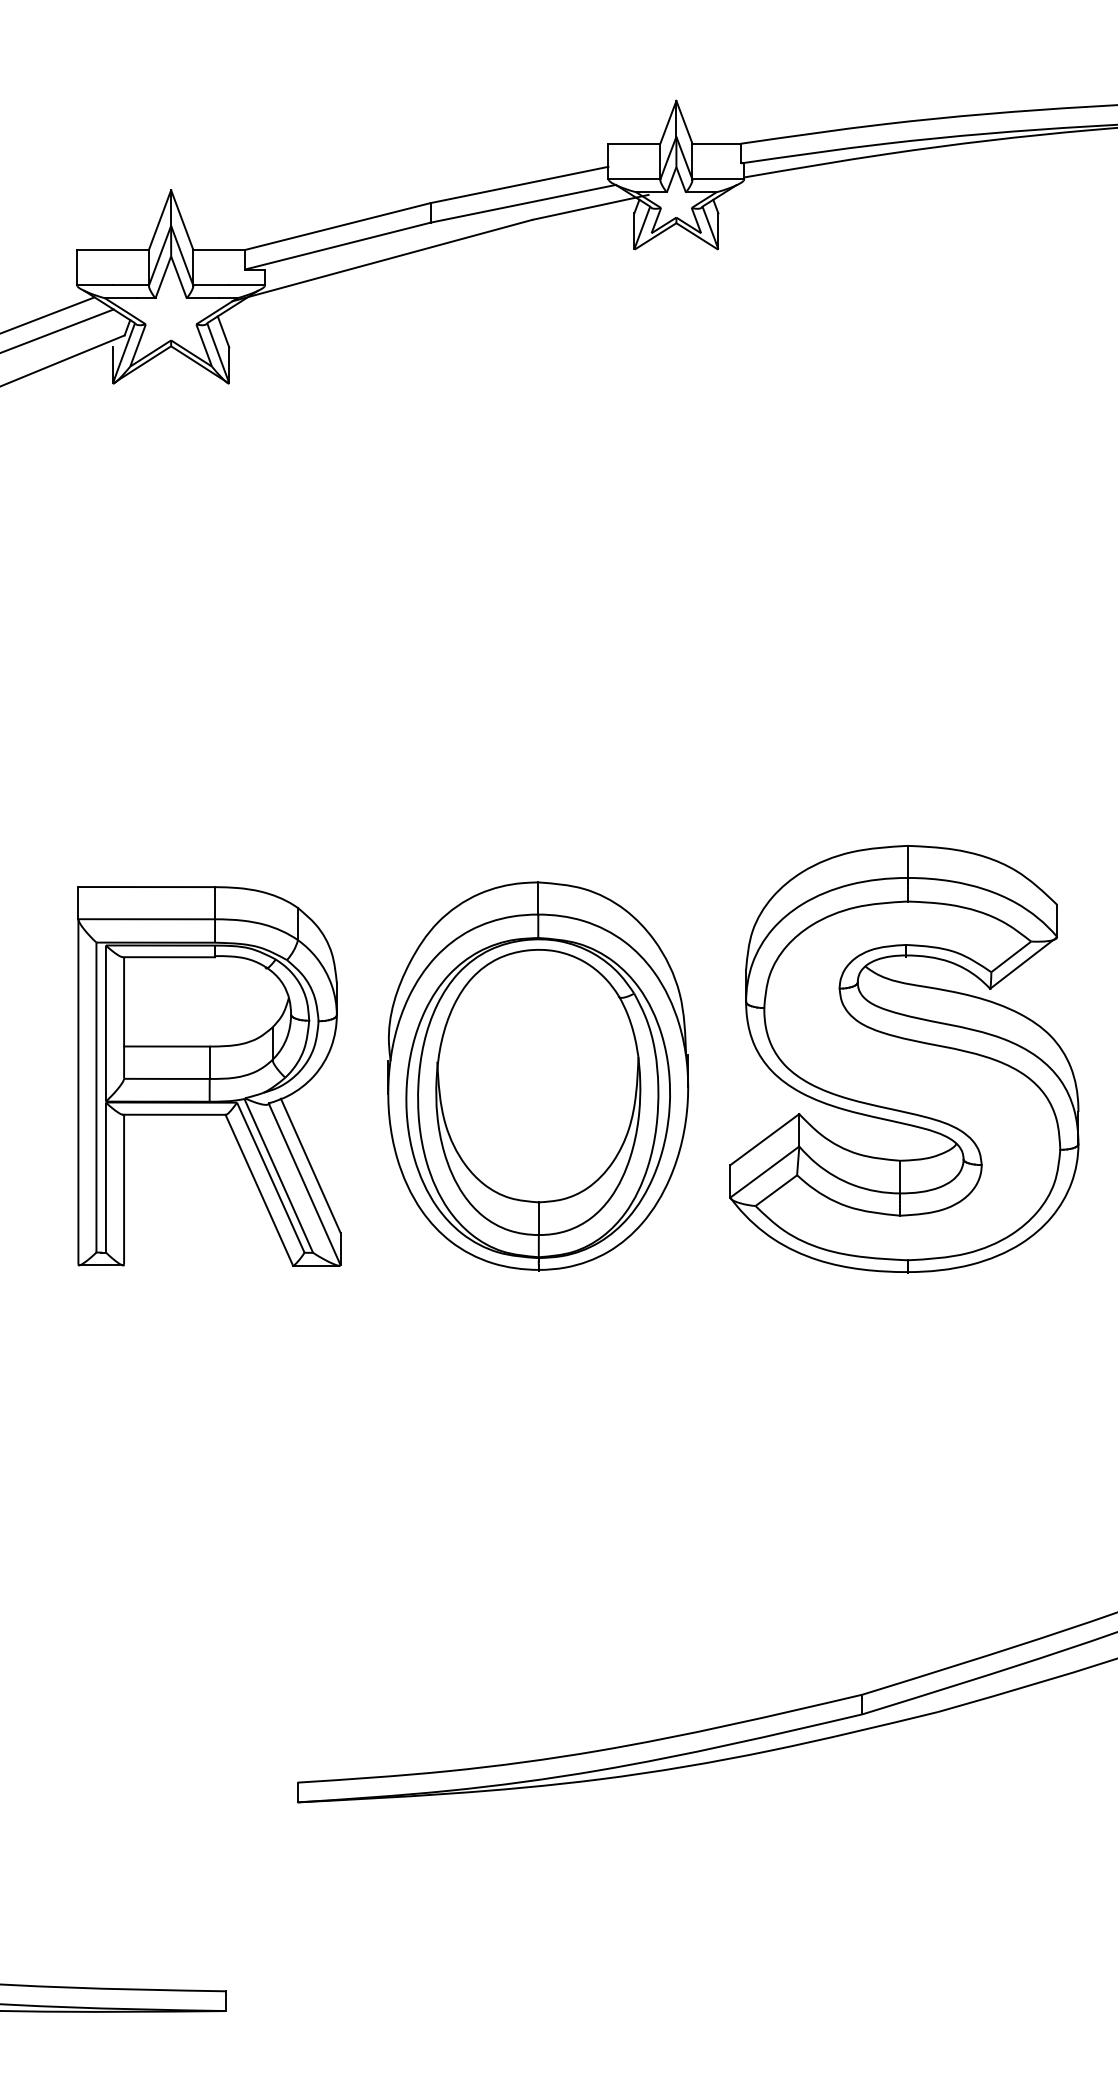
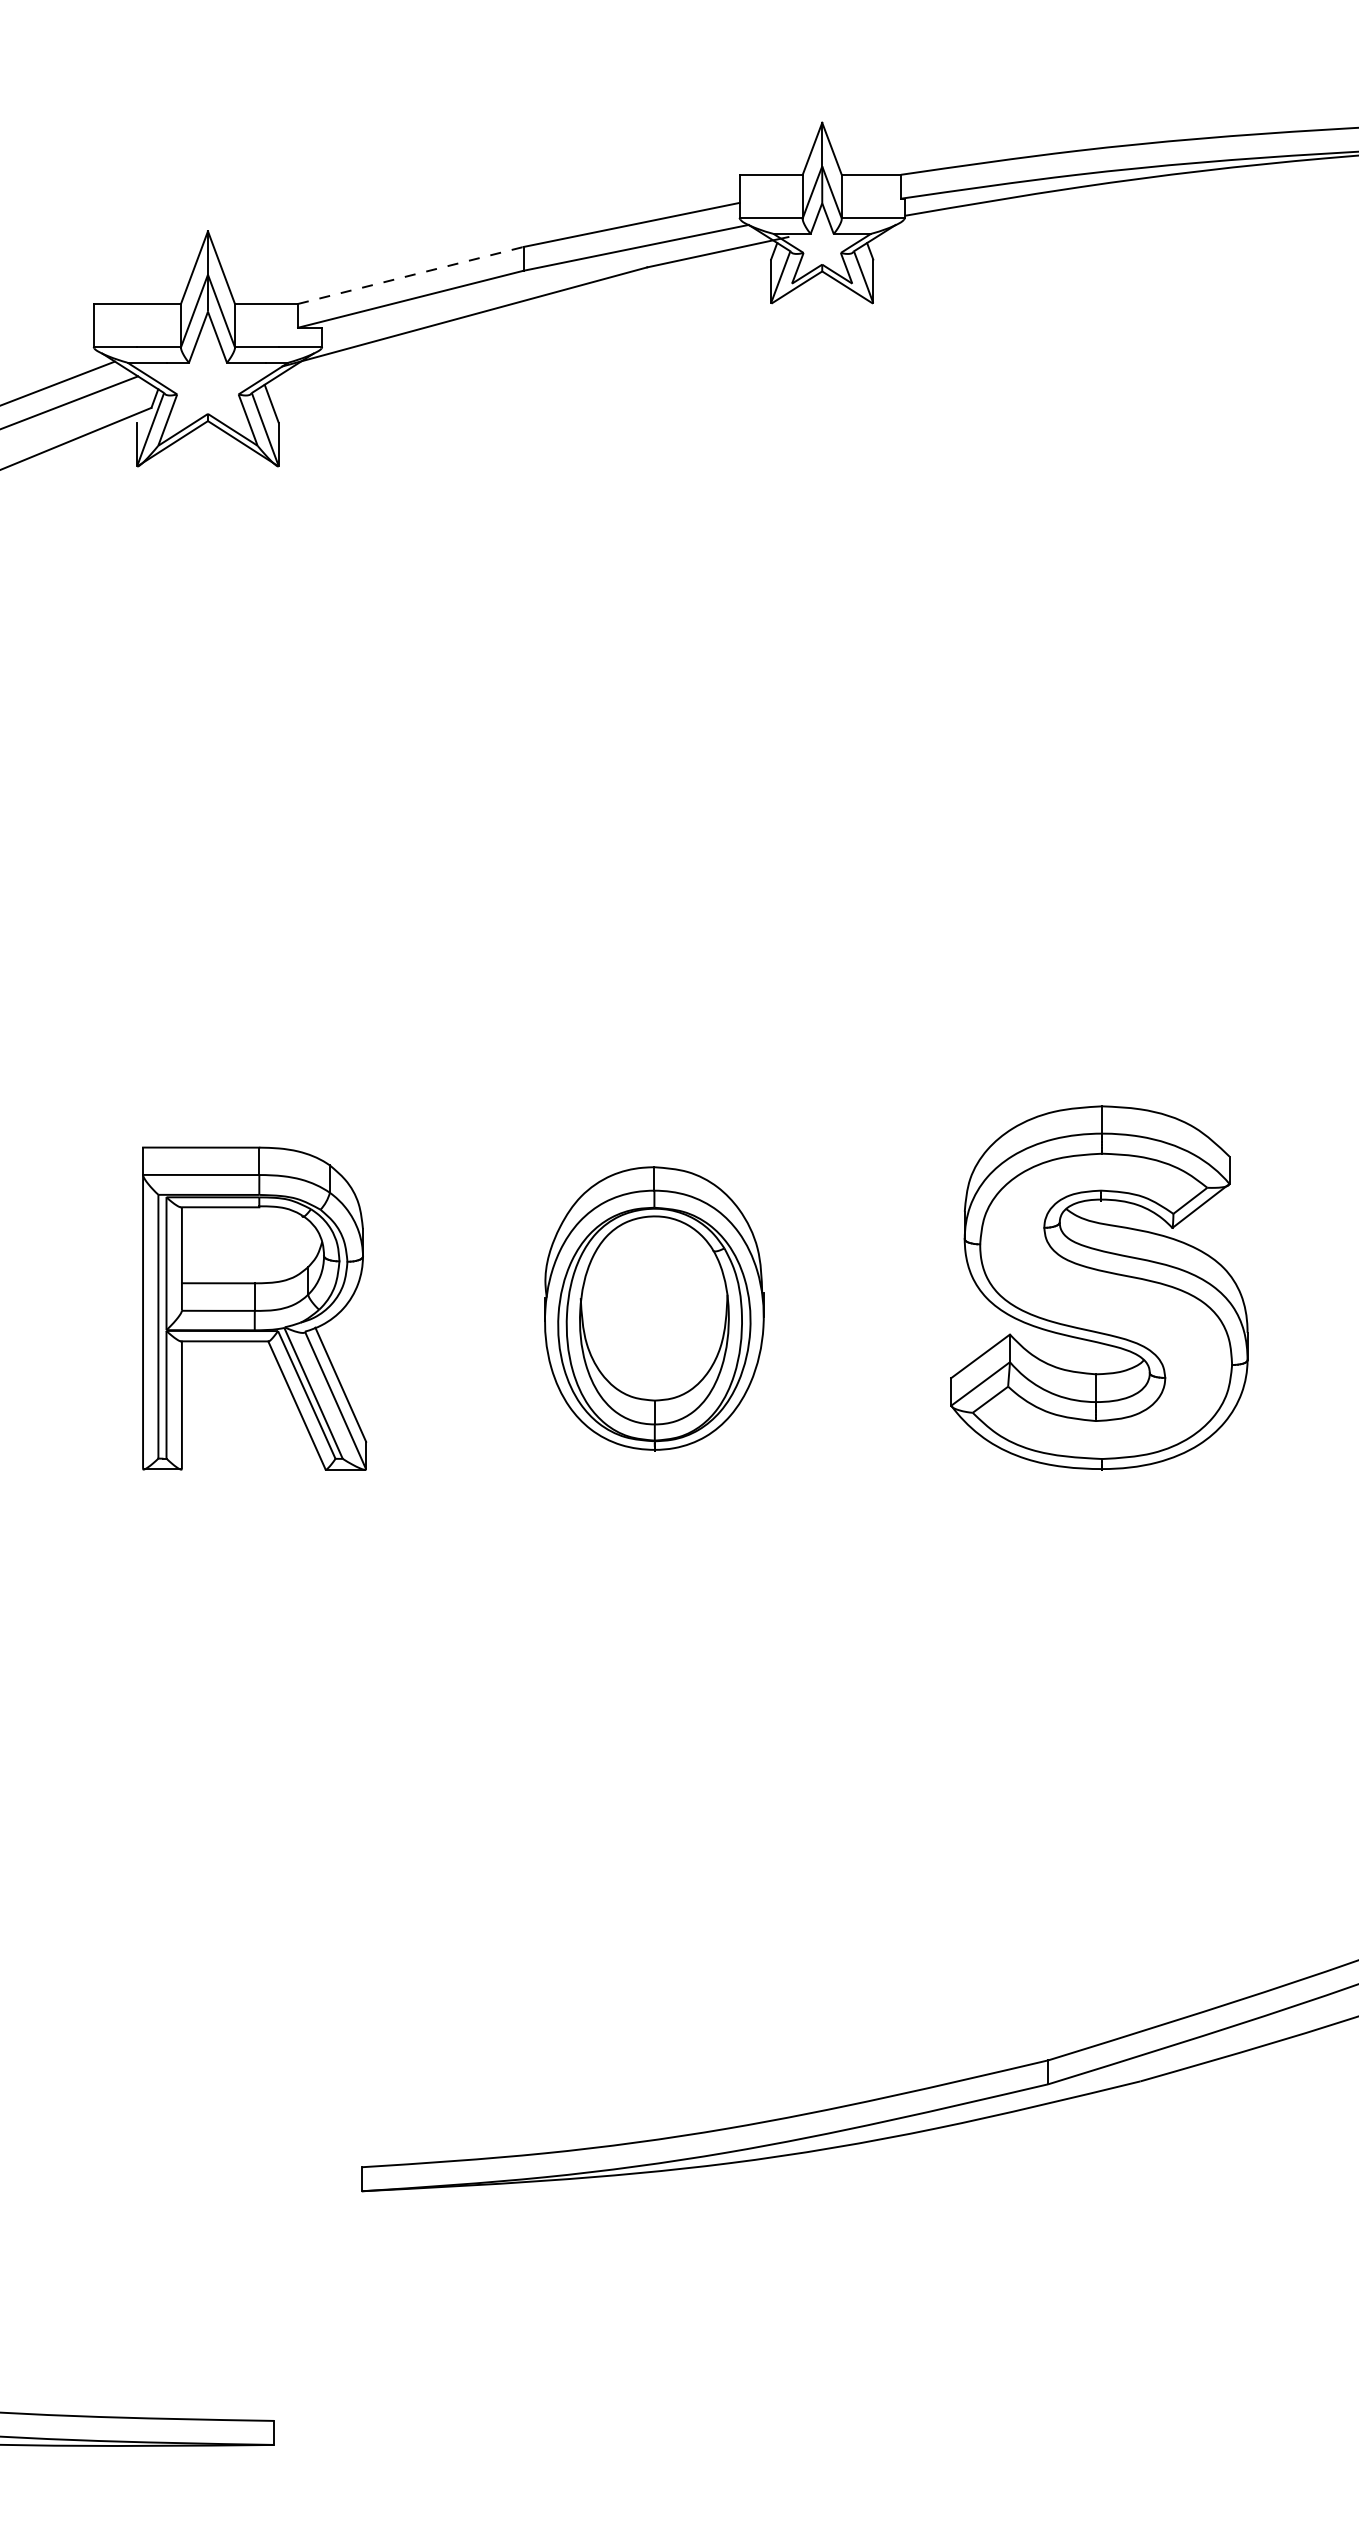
line: (337, 226) -> (410, 275), solid -> dashed
part: (904, 1059) -> (1099, 1288), size x0.7
part: (209, 1076) -> (254, 1308), size x0.7
part: (538, 1076) -> (654, 1308), size x0.6

